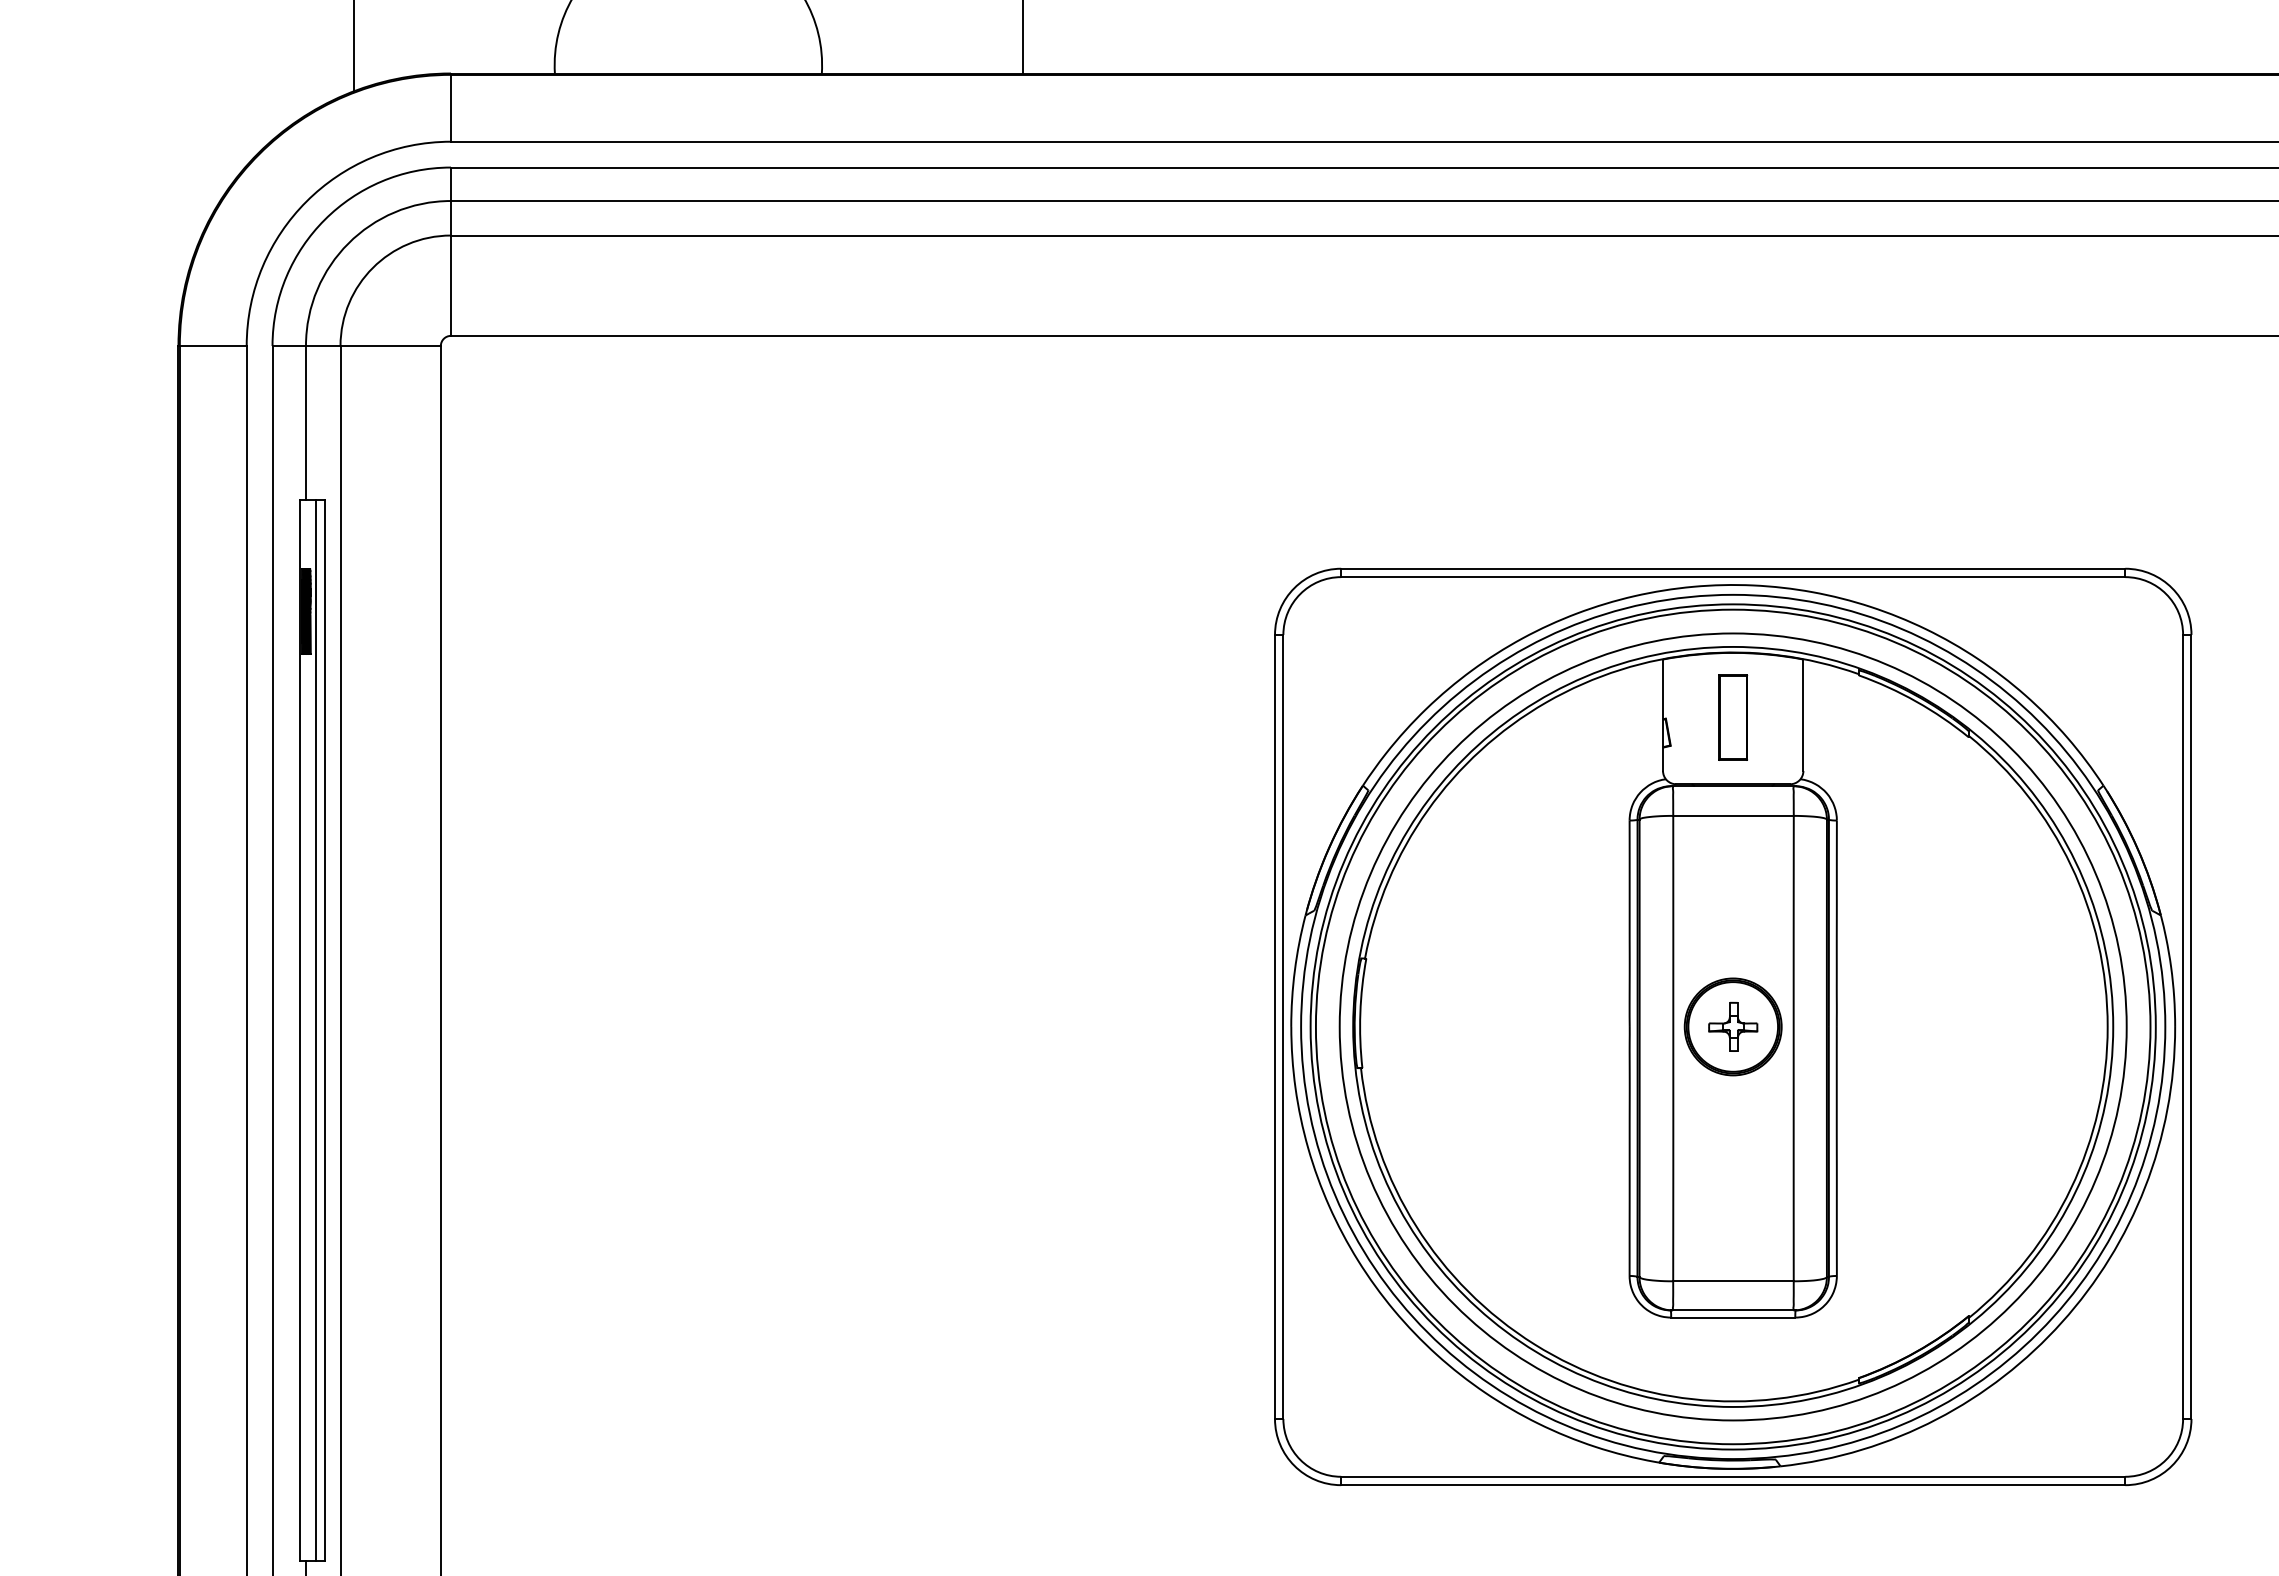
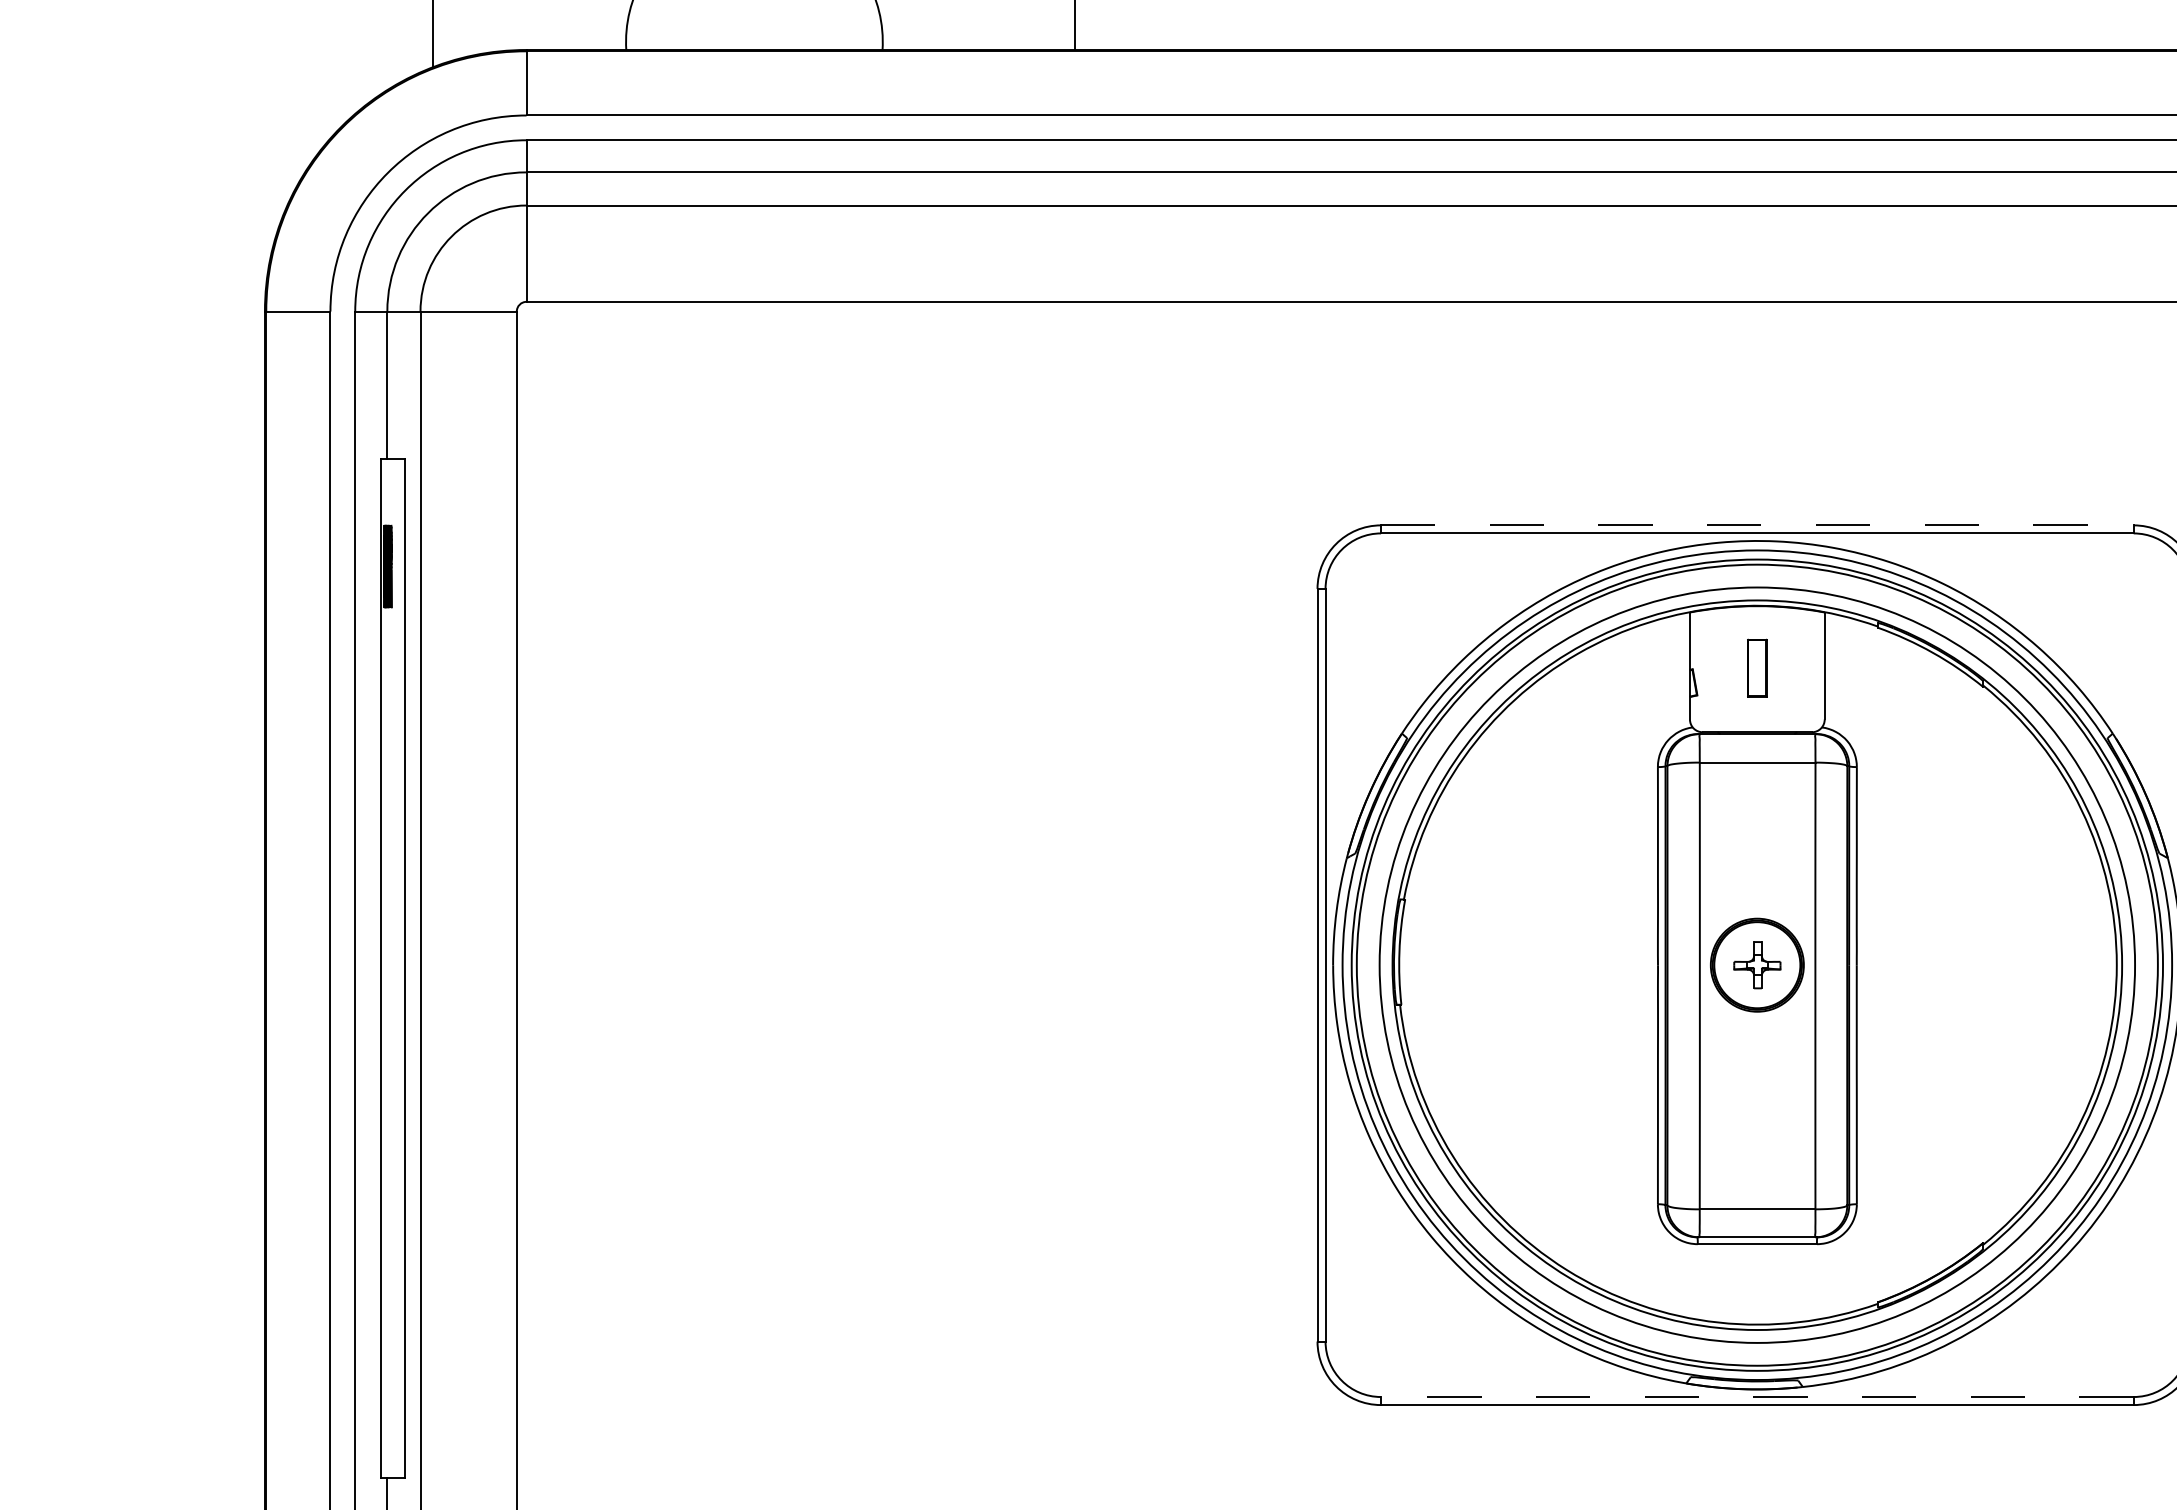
line: (1733, 568) -> (1757, 525), solid -> dashed
part: (1733, 717) -> (1757, 668), size x0.7
line: (316, 1030) -> (397, 968), removed
line: (1732, 1476) -> (1756, 1396), solid -> dashed

